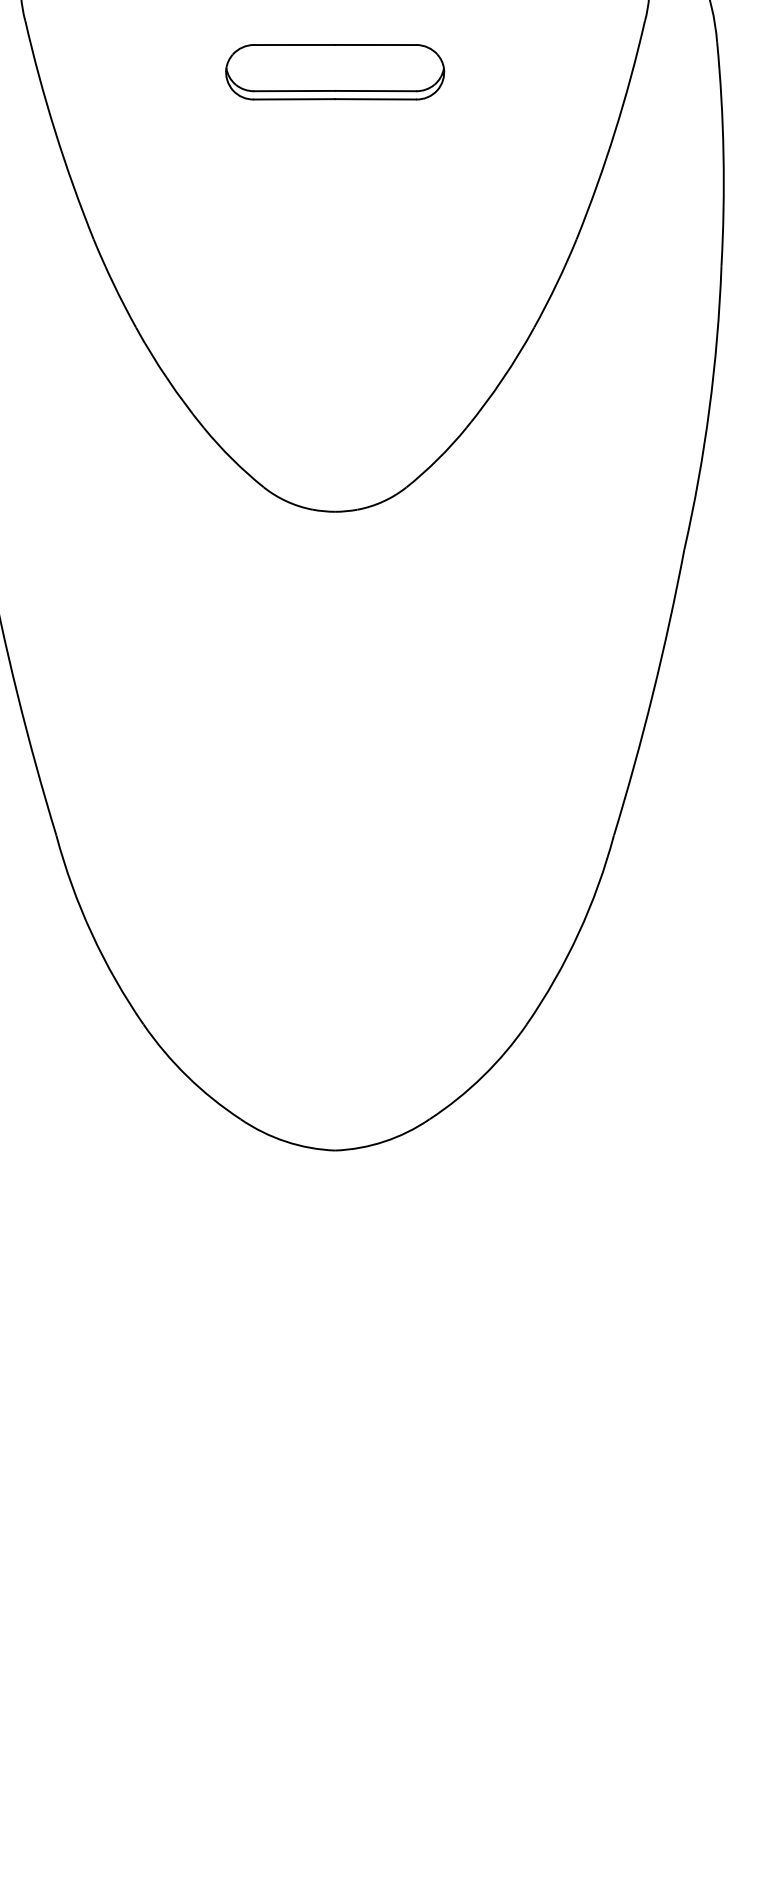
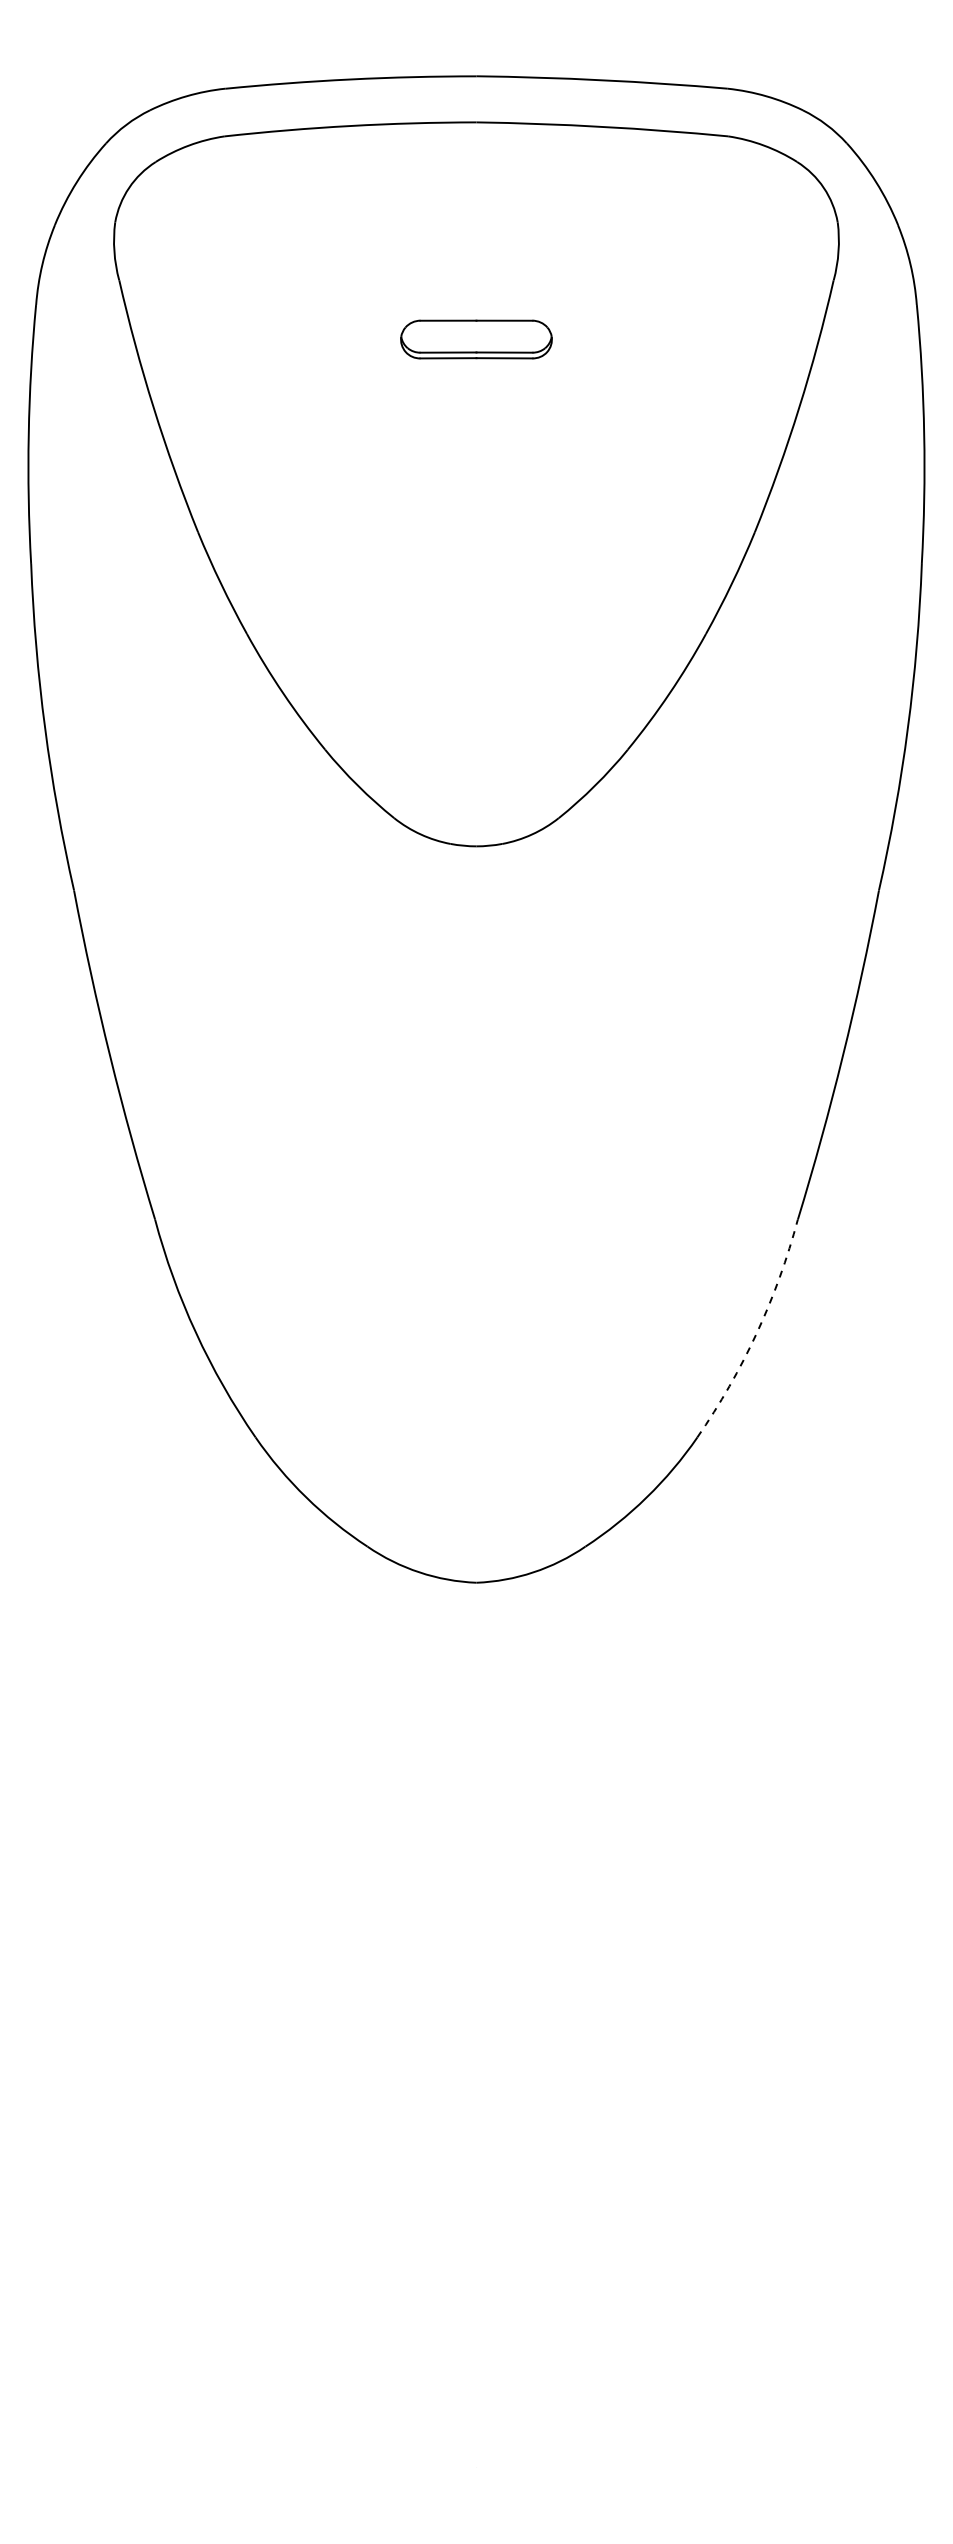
part: (335, 72) -> (476, 339), size x0.6
arc: (578, 933) -> (757, 1332), solid -> dashed

